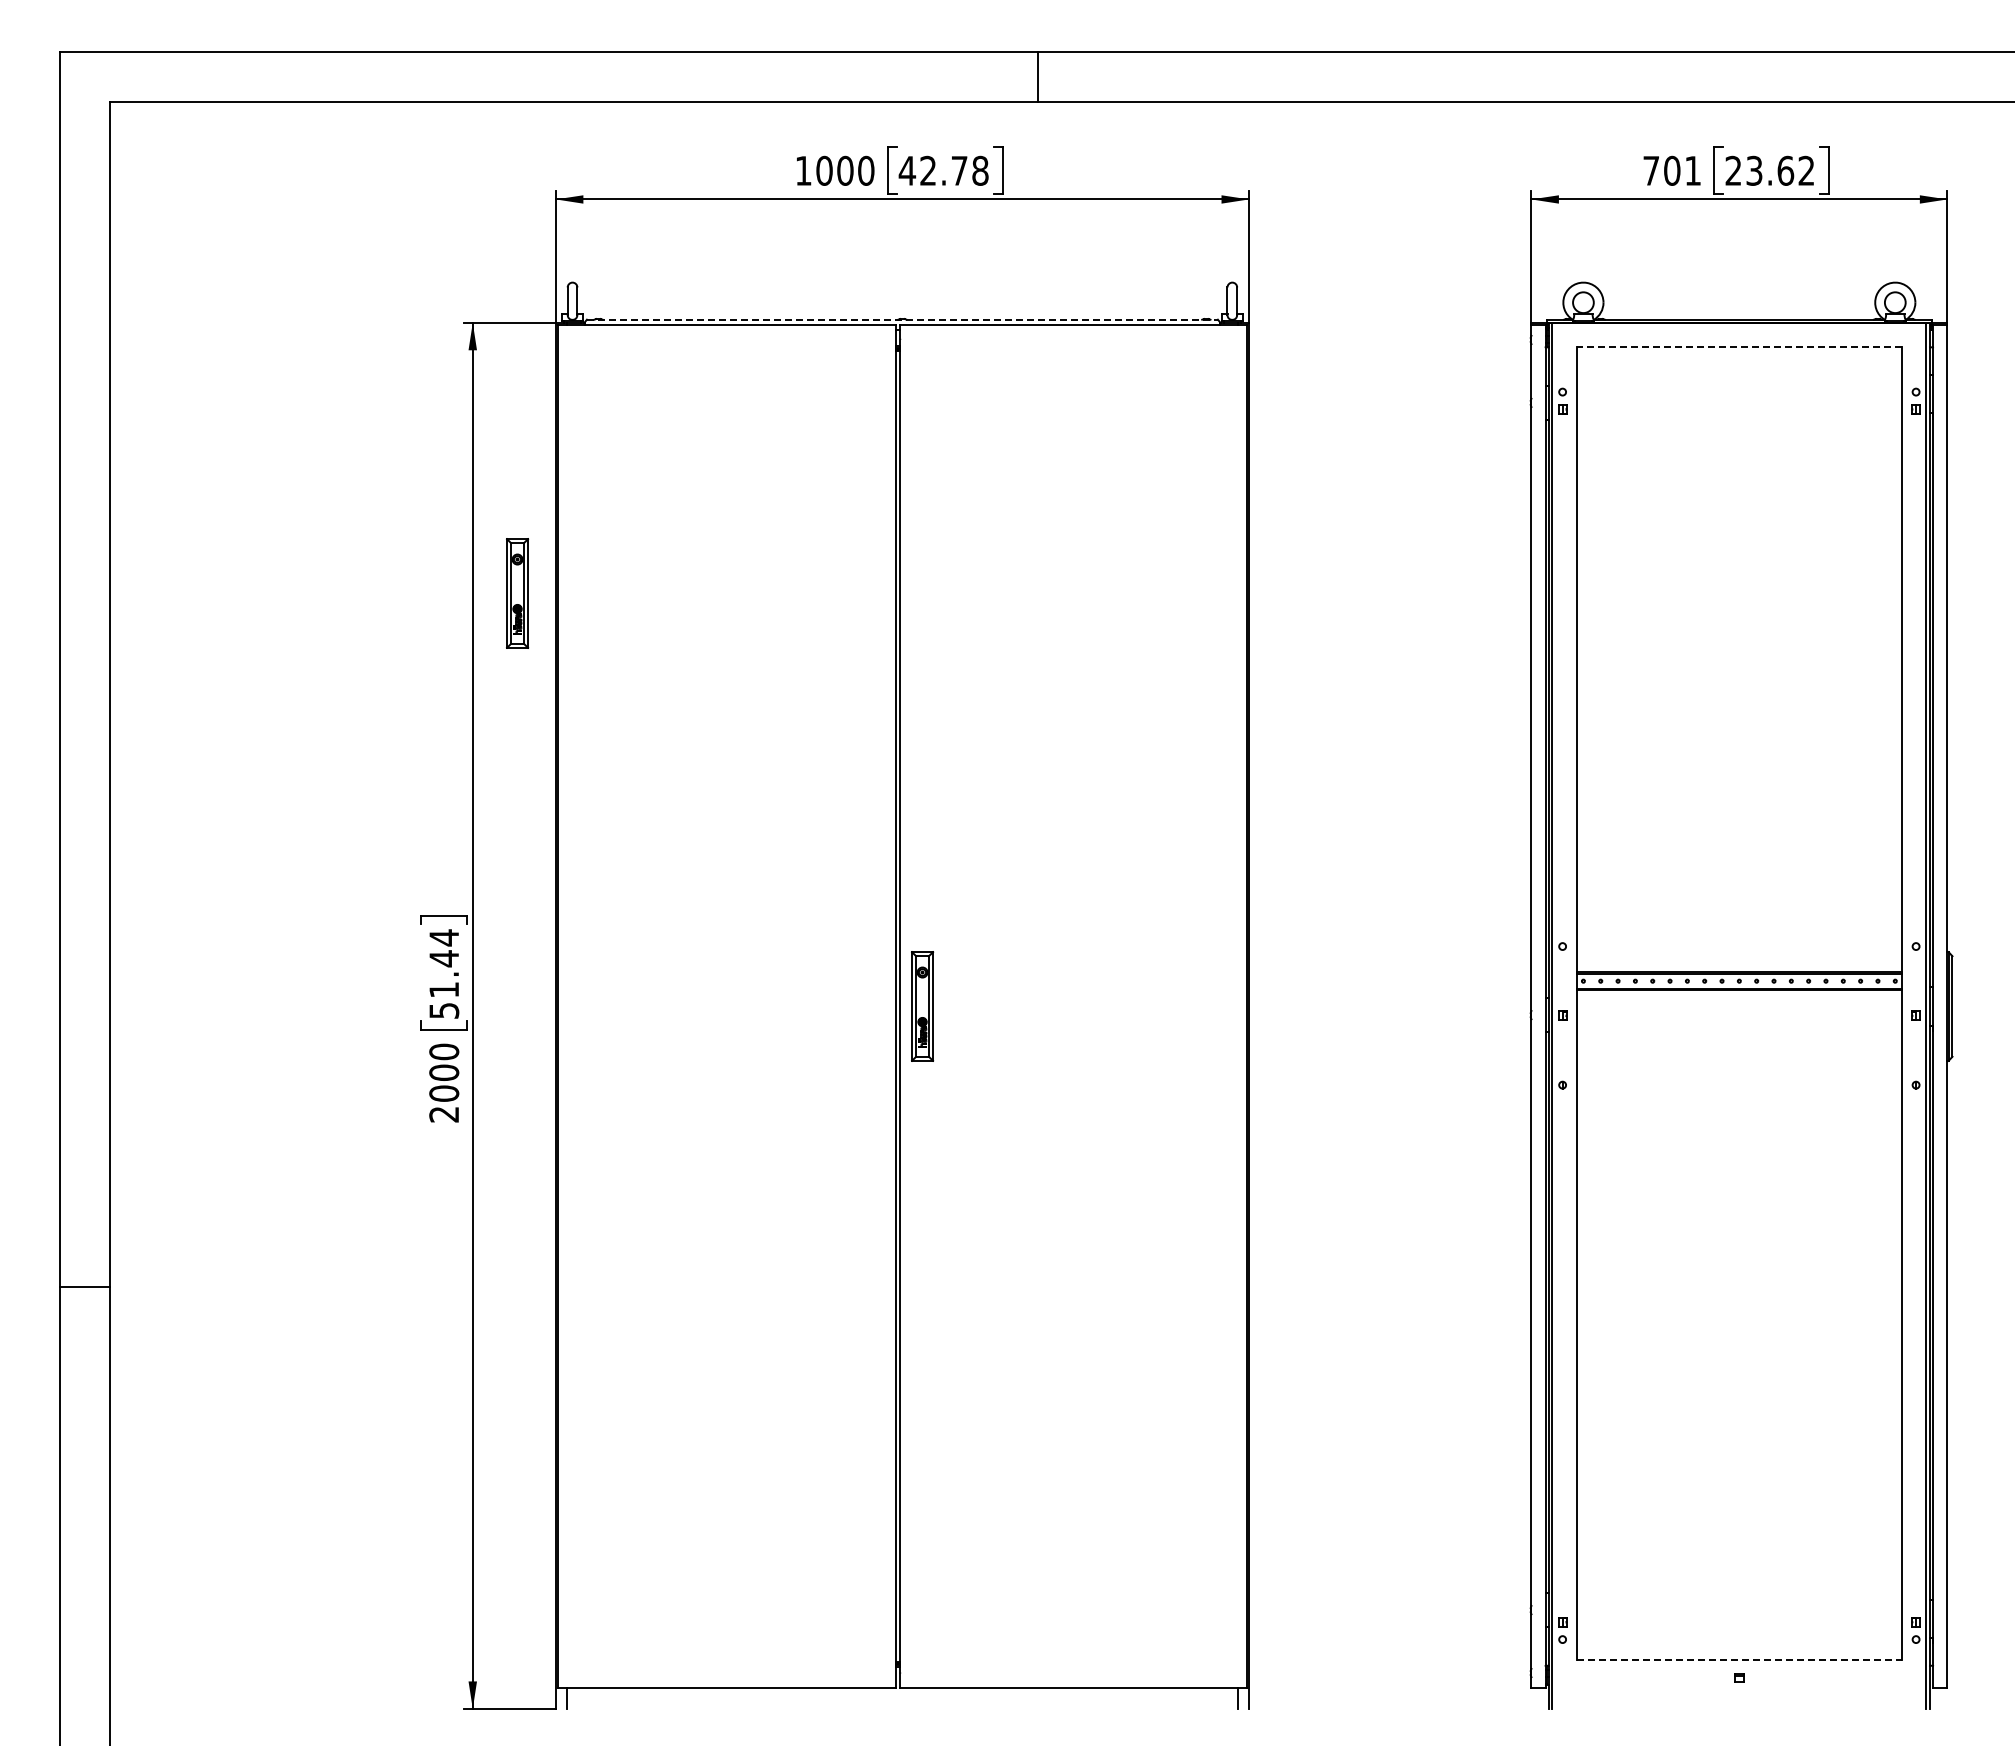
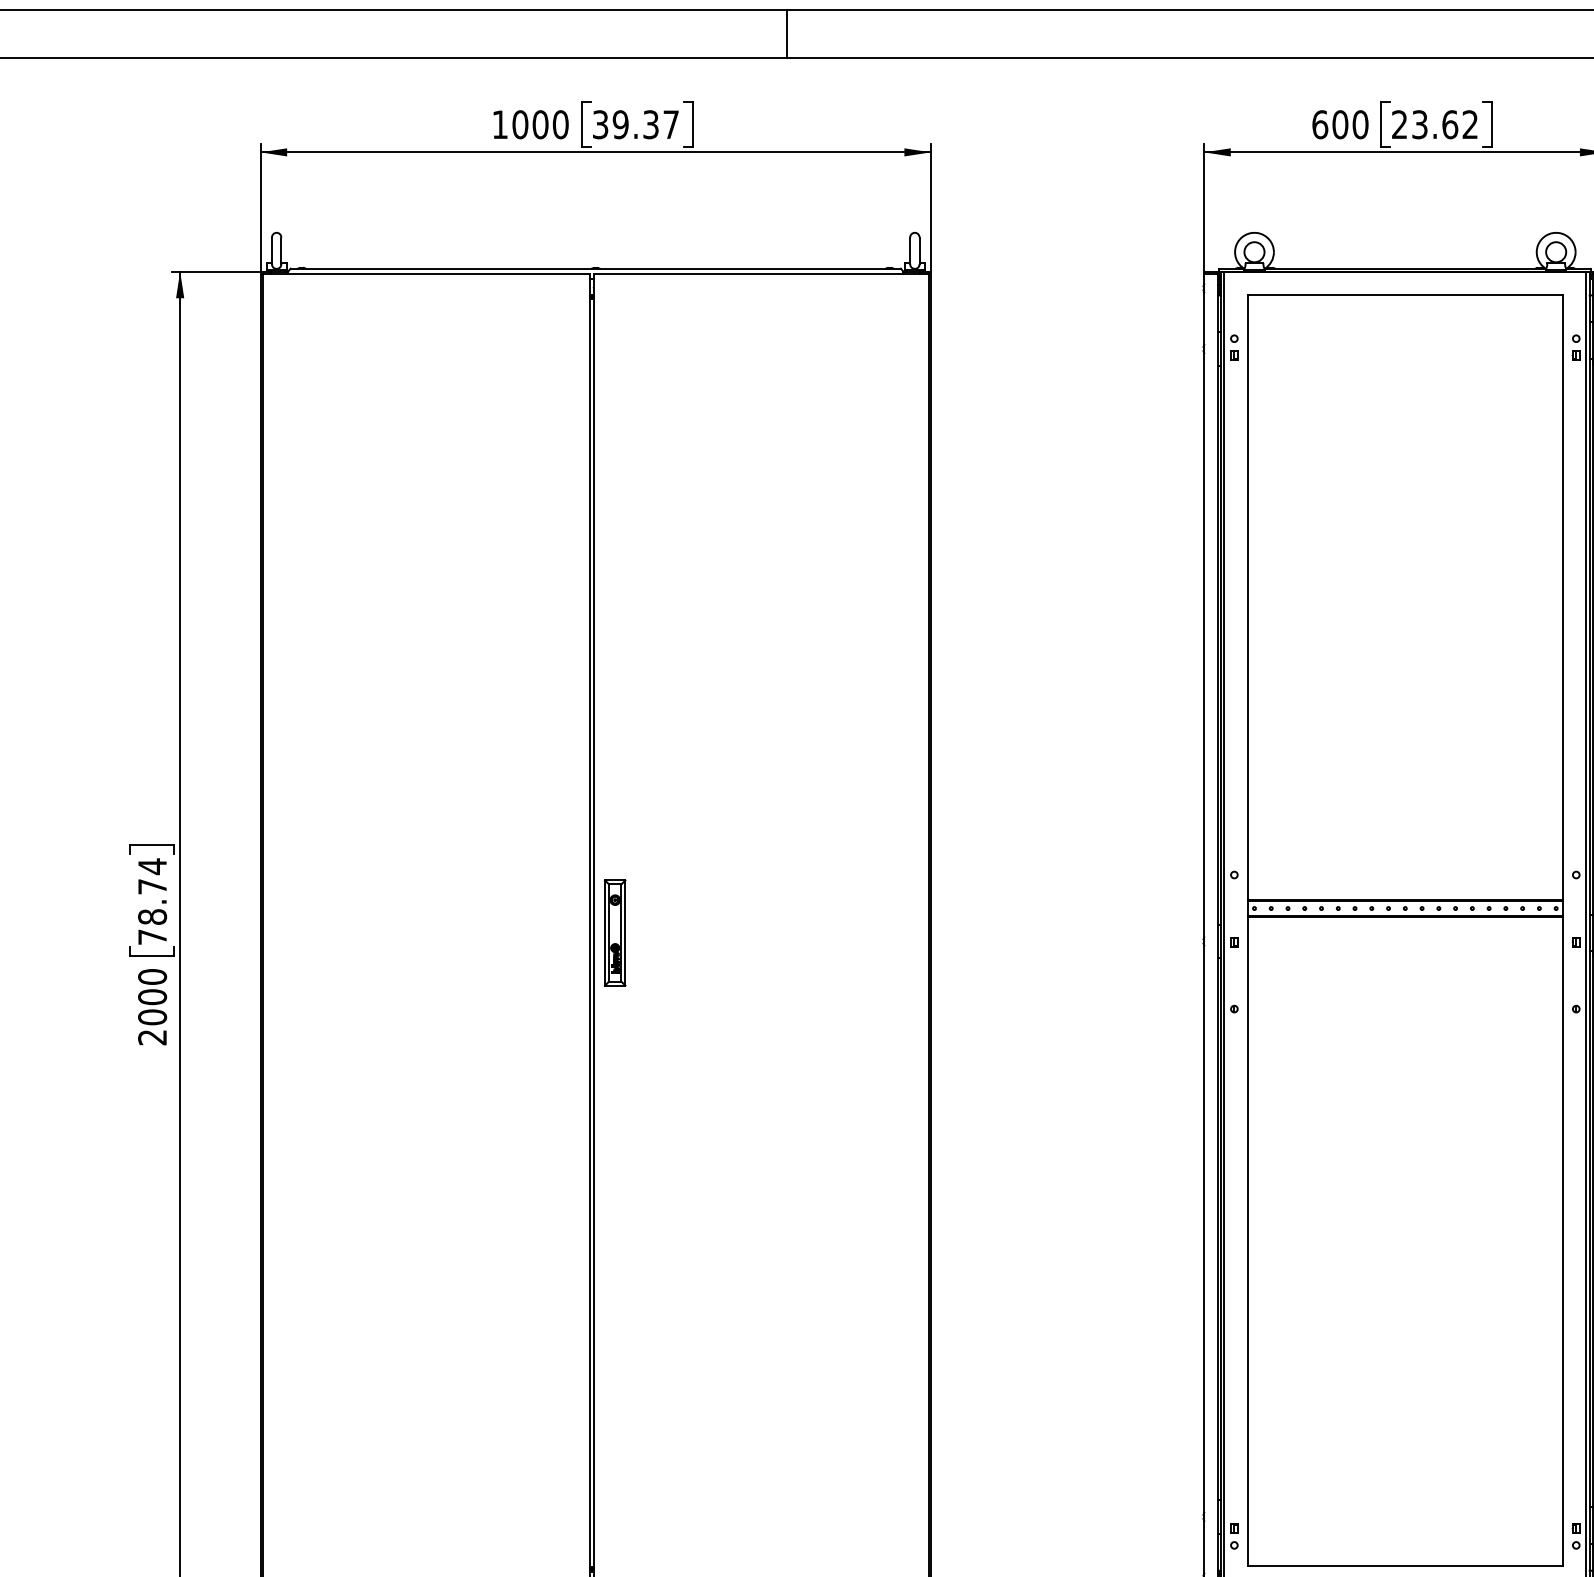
line: (1038, 77) -> (787, 34), moved
text: (943, 170) -> (635, 124), 42.78 -> 39.37
text: (1672, 170) -> (1340, 124), 701 -> 600
line: (902, 319) -> (595, 268), dashed -> solid
line: (1739, 347) -> (1405, 295), dashed -> solid
part: (517, 593) -> (223, 533), removed
text: (444, 984) -> (152, 911), 51.44 -> 78.74
line: (1739, 1660) -> (1405, 1565), dashed -> solid

